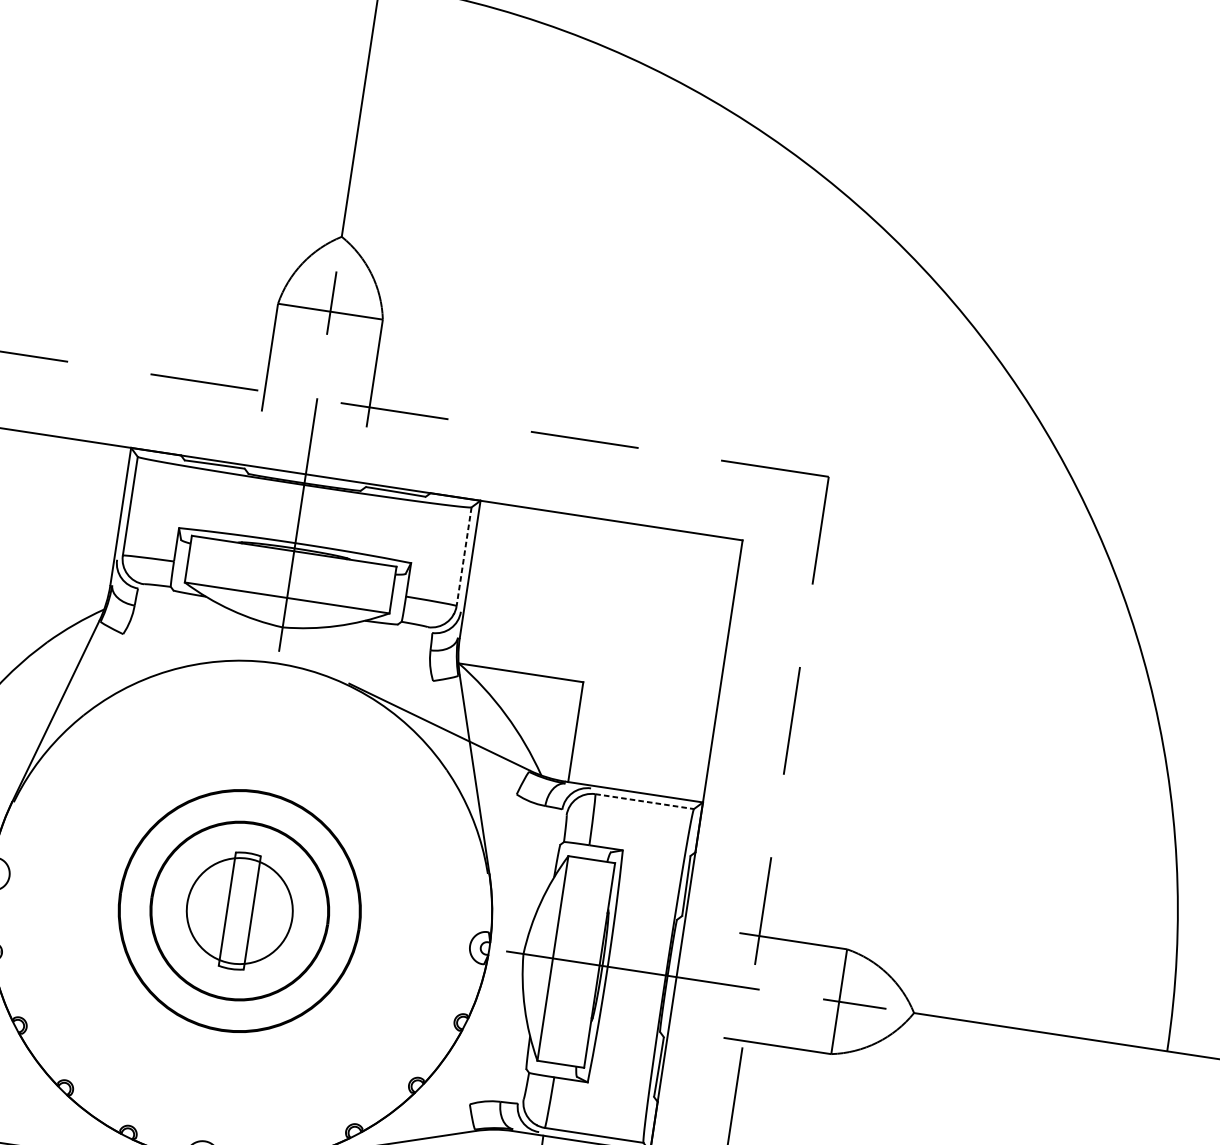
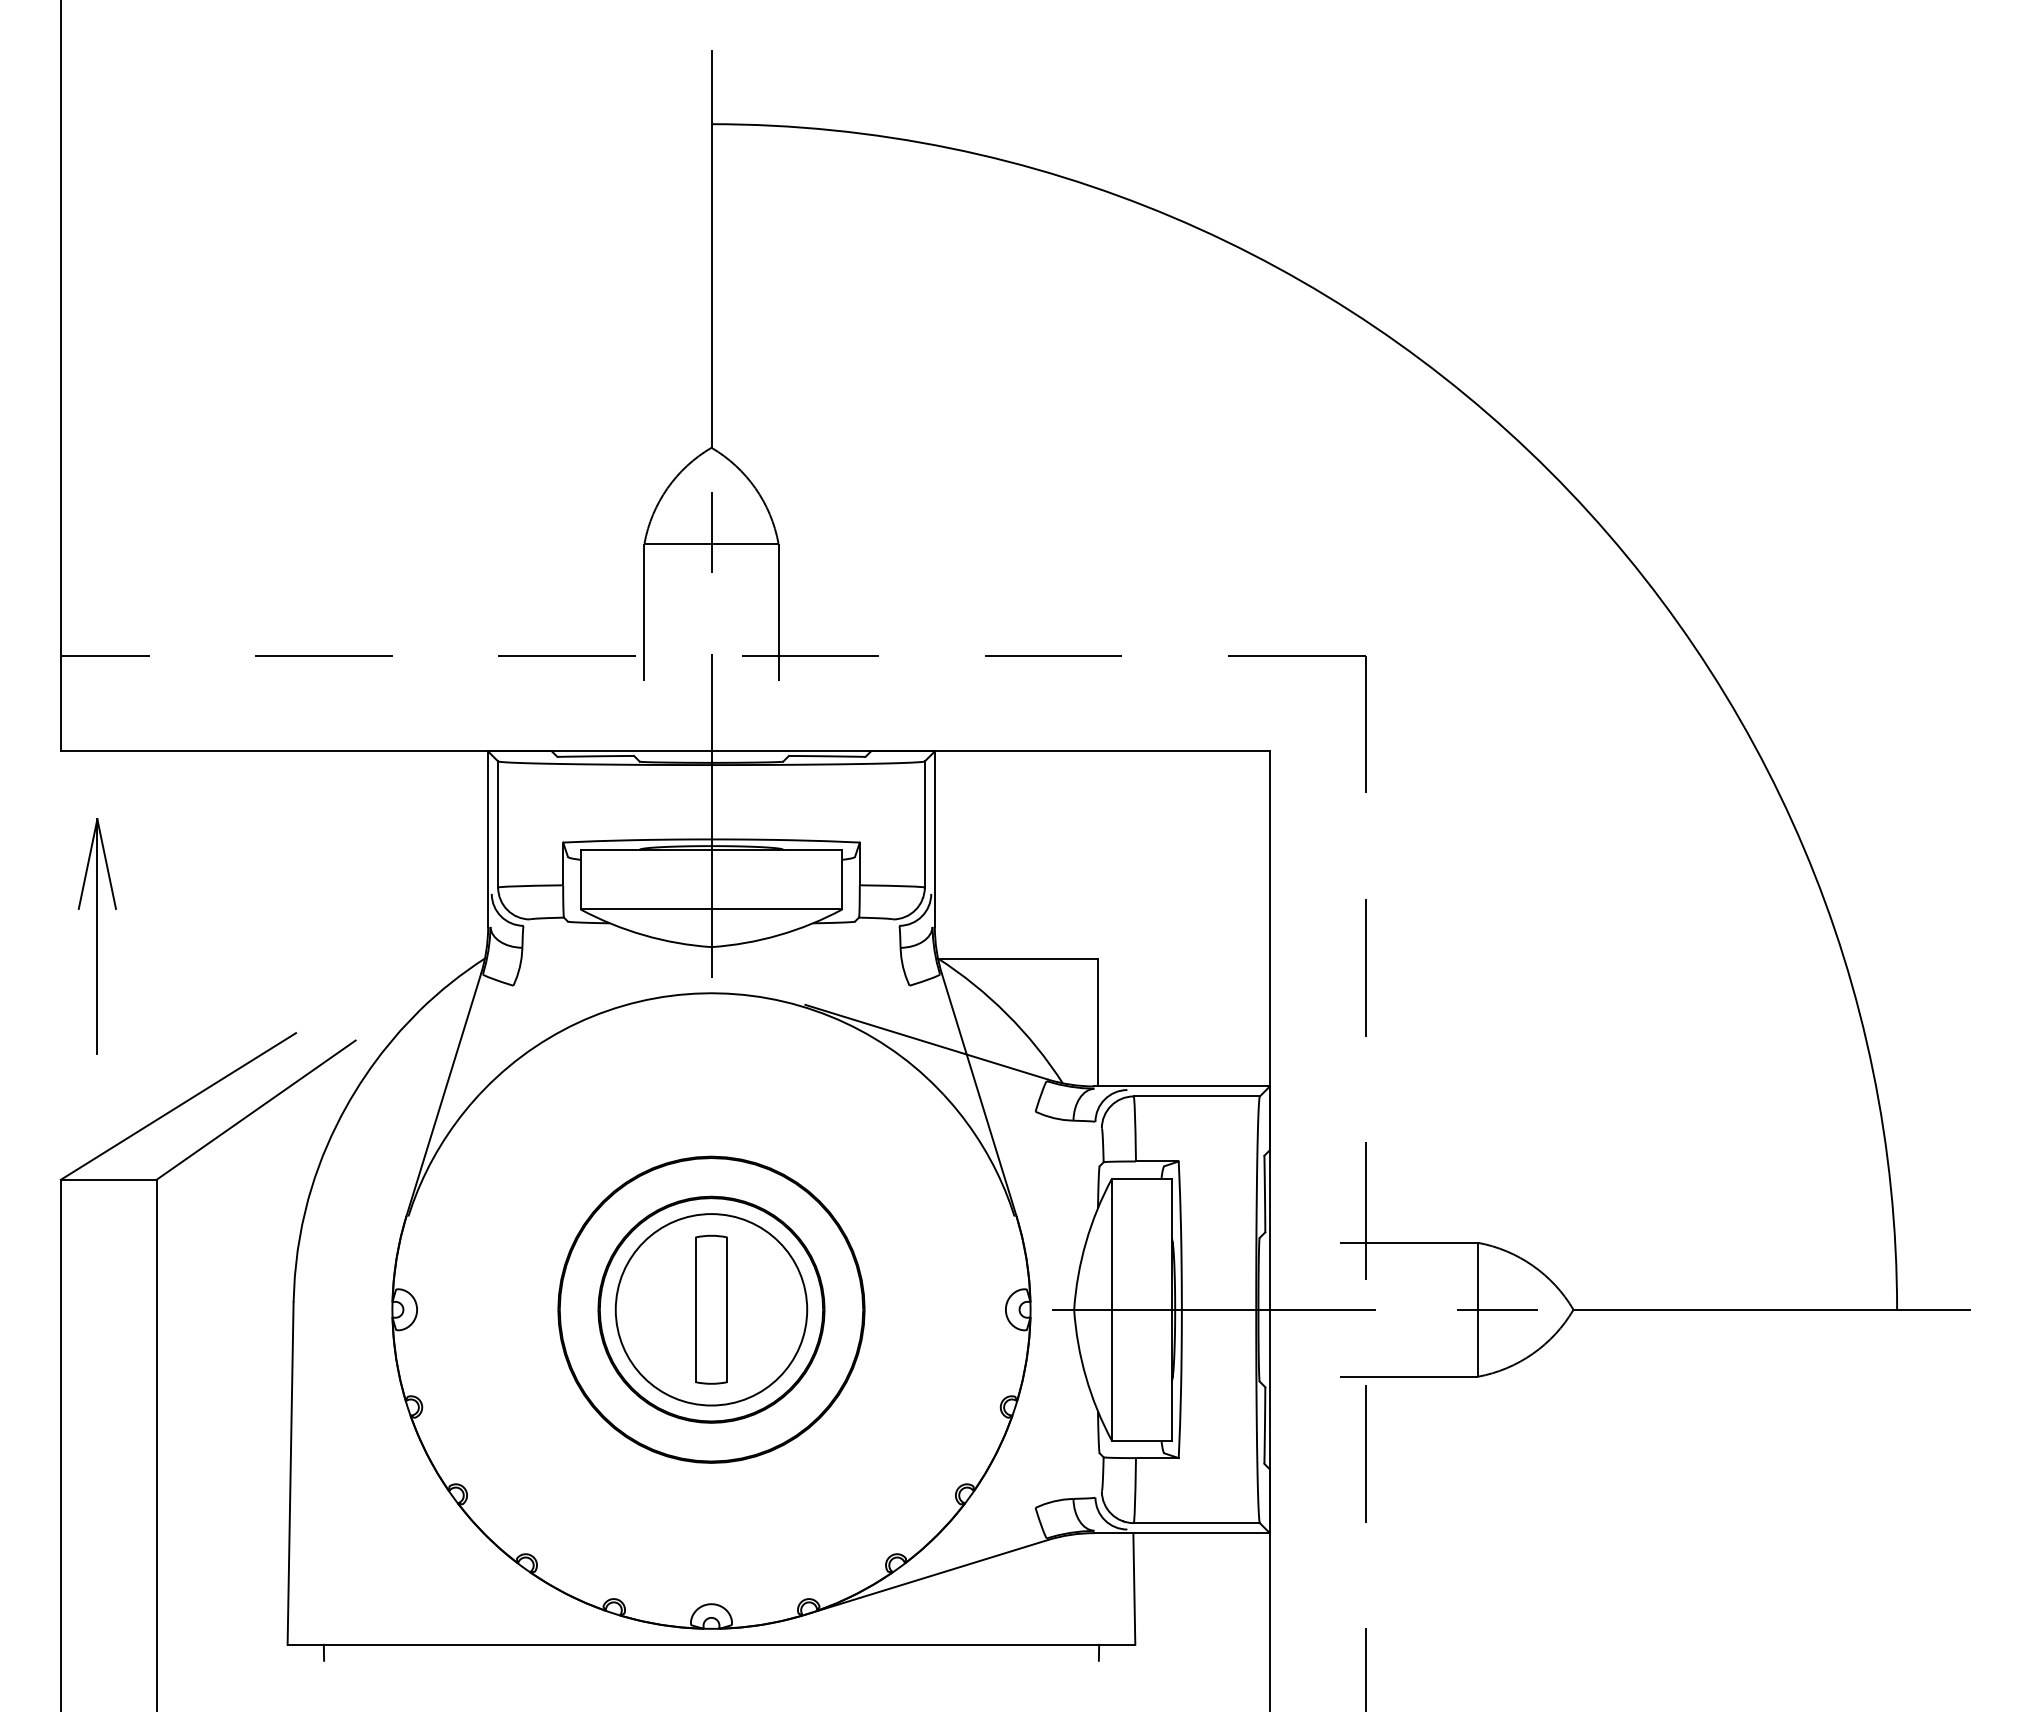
line: (463, 556) -> (924, 824), dashed -> solid
line: (645, 801) -> (1197, 1096), dashed -> solid
circle: (239, 910) -> (711, 1309), size x1.43

